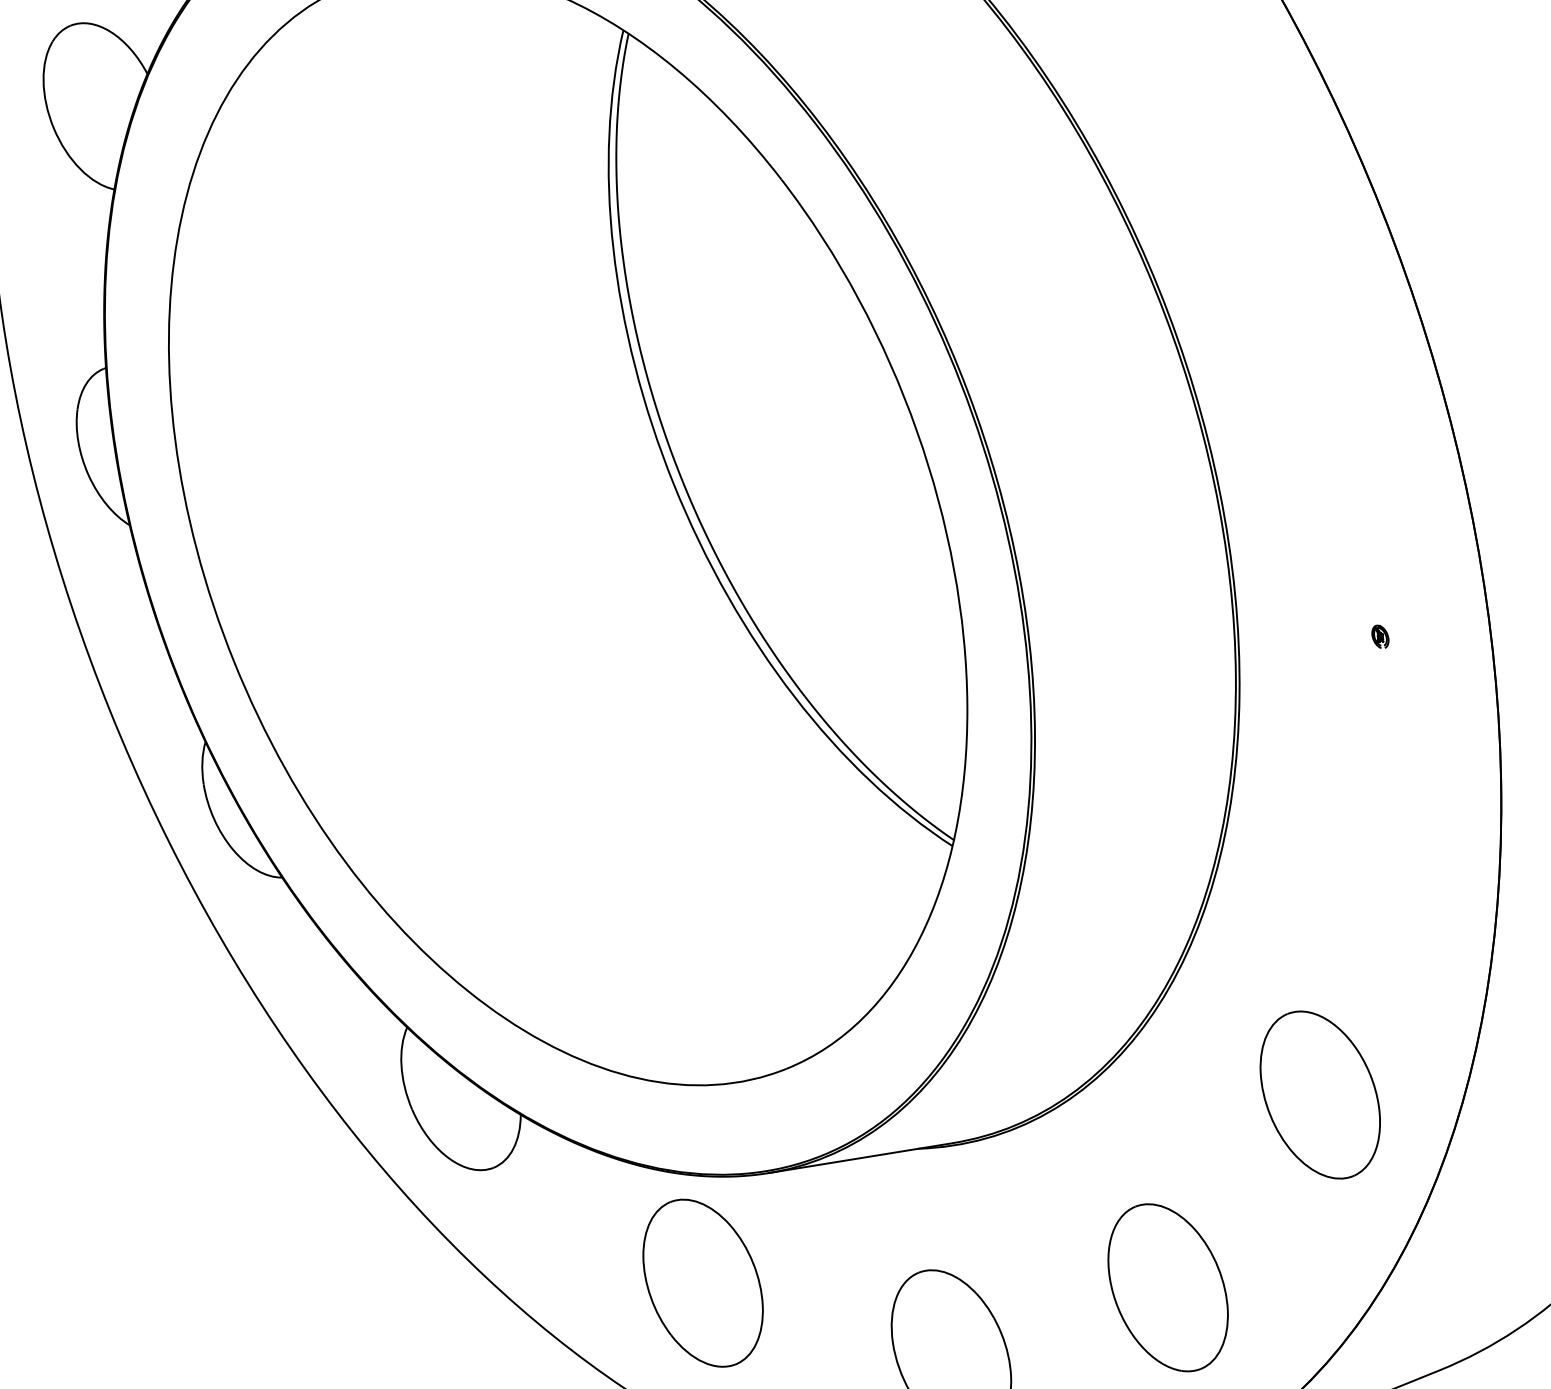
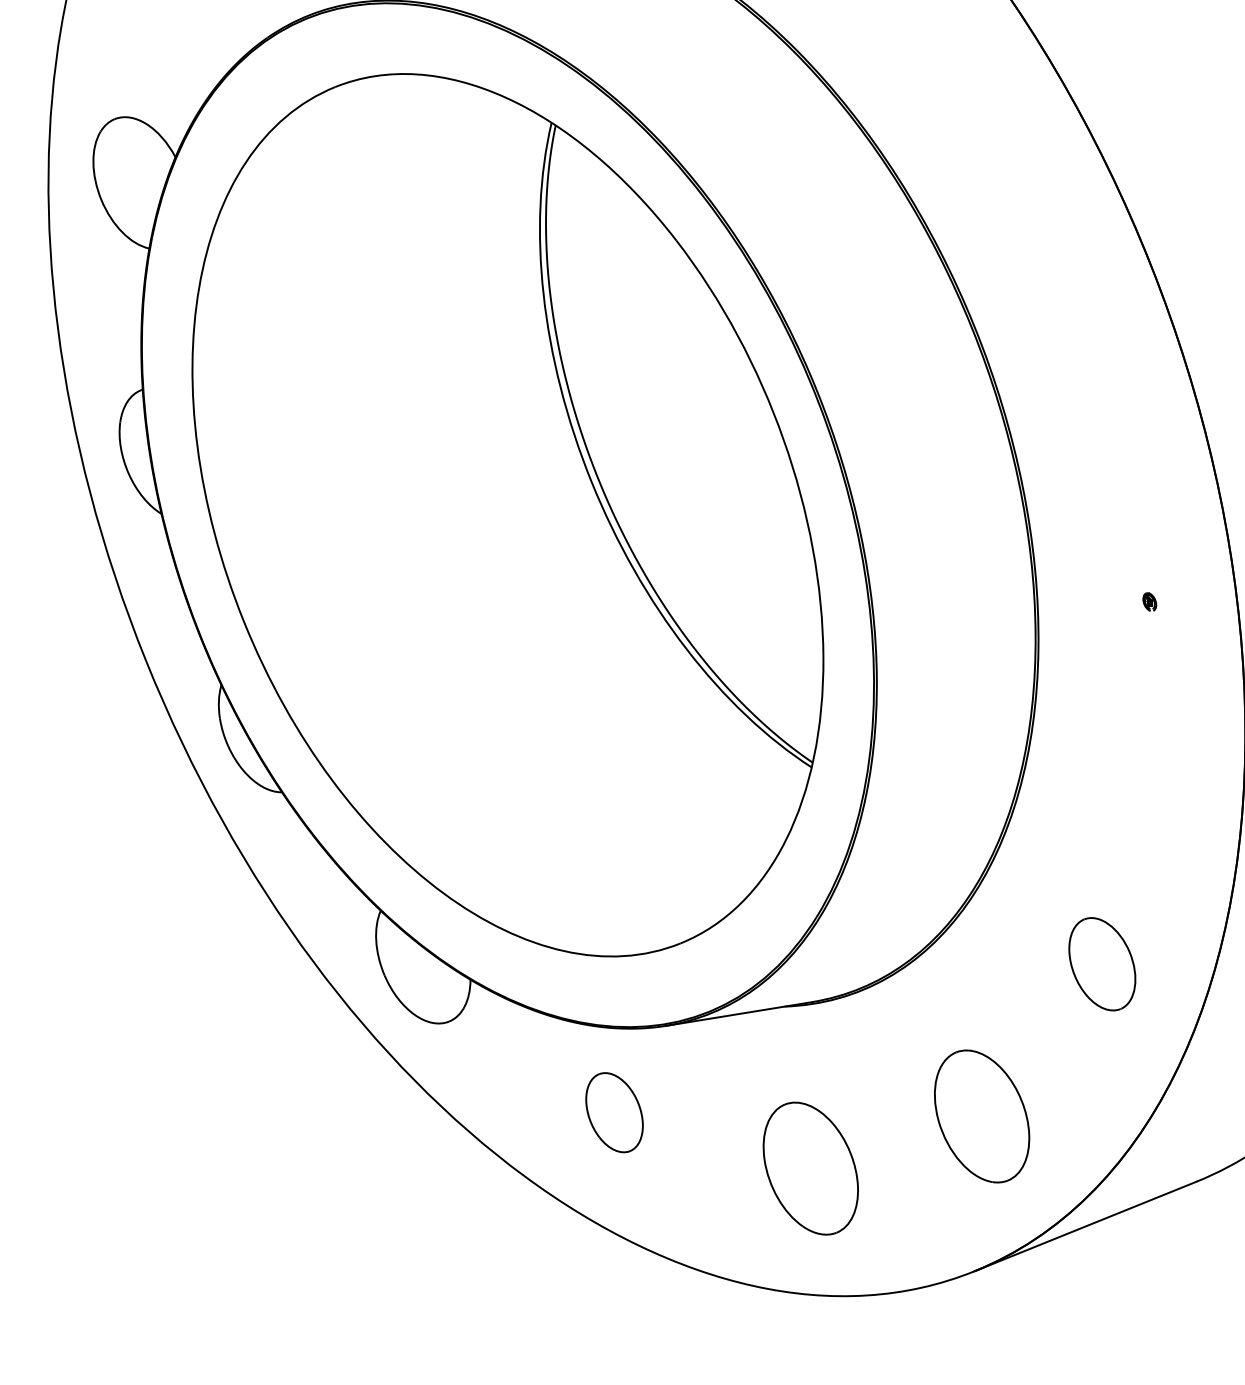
part: (1320, 1095) -> (1102, 964), size x0.7
part: (702, 1282) -> (614, 1112), size x0.6

